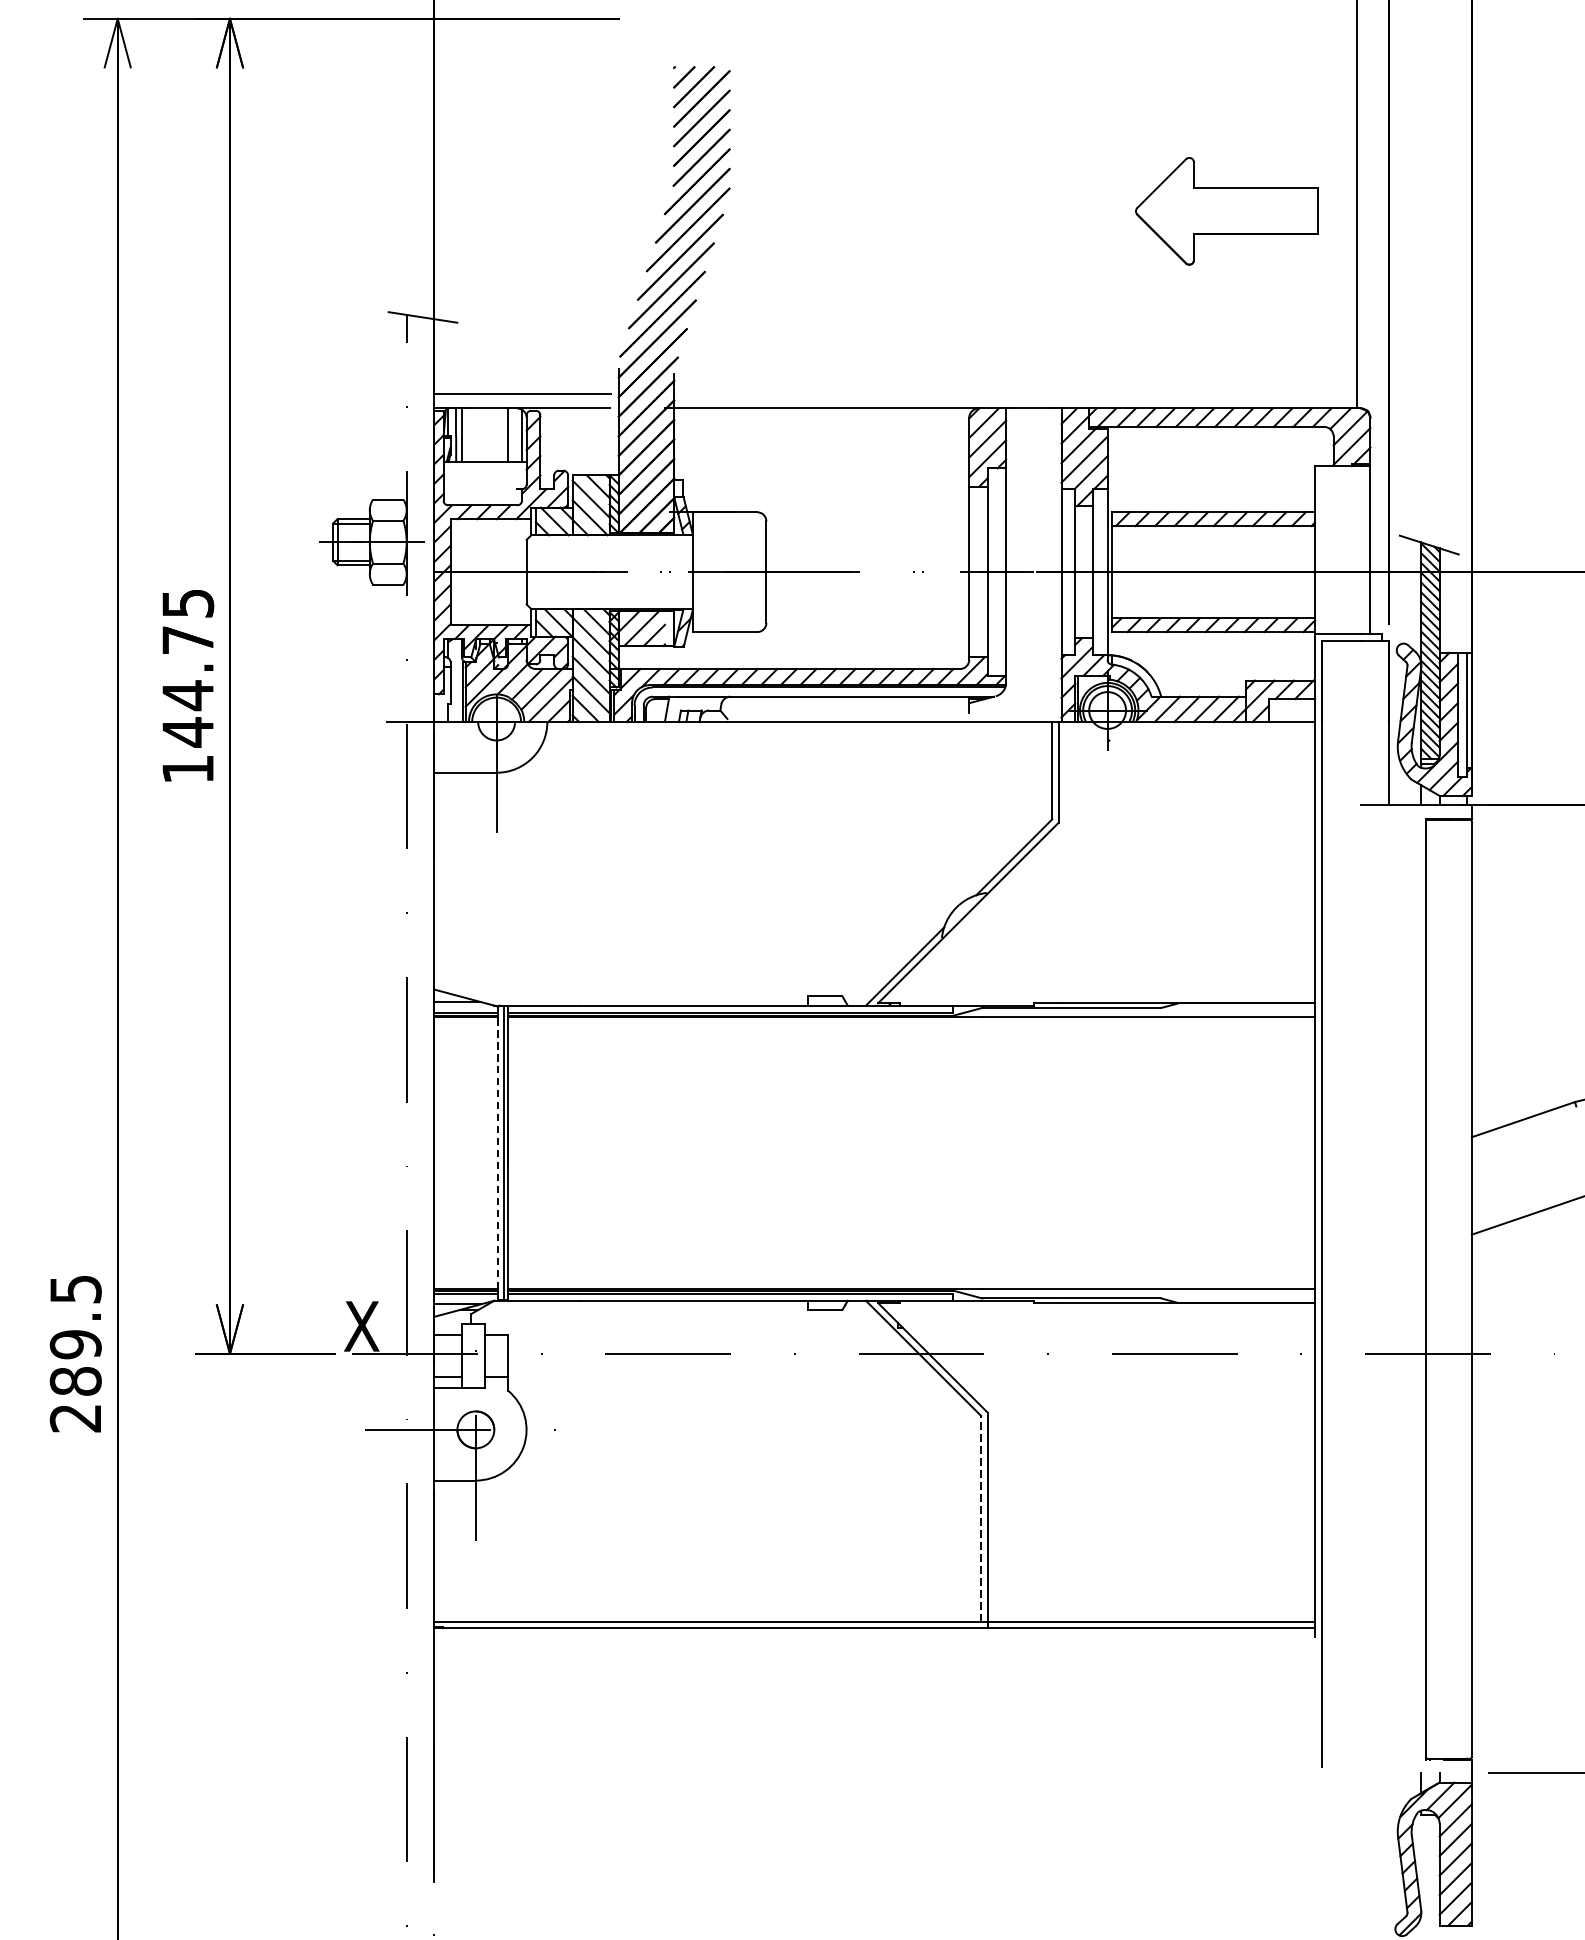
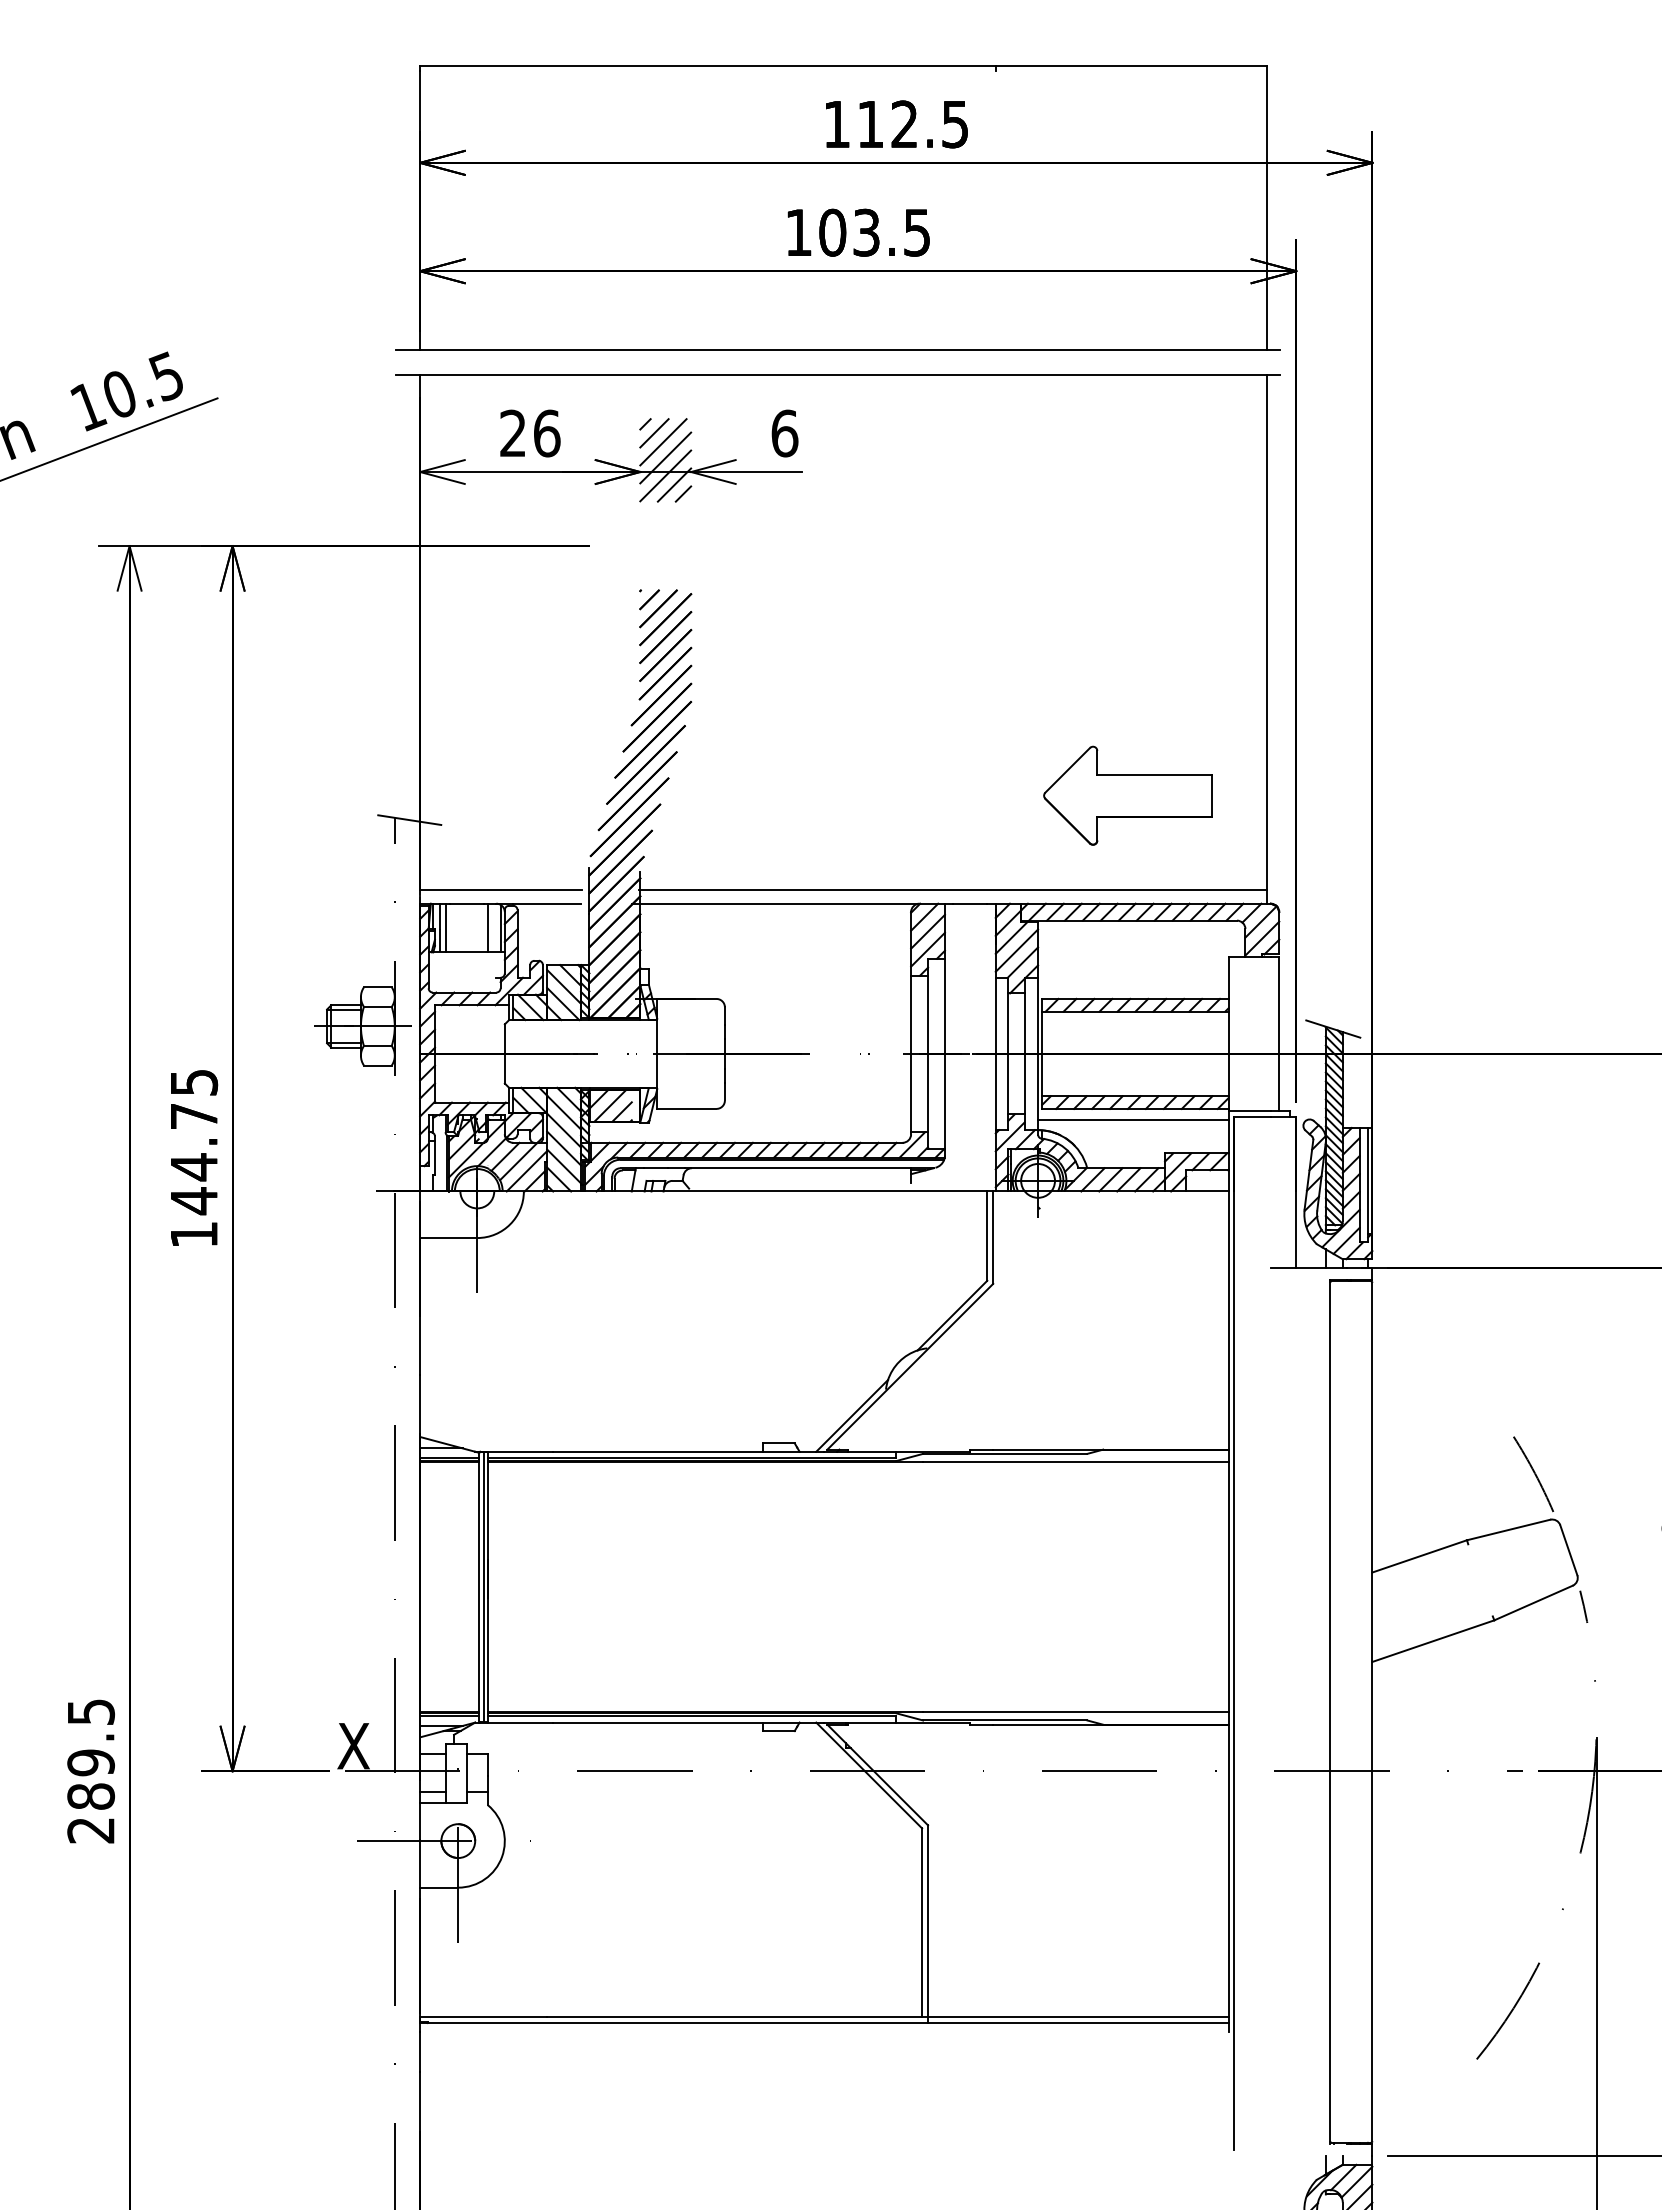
part: (1226, 211) -> (1127, 795), moved
line: (1014, 394) -> (952, 890), added
line: (1211, 643) -> (1133, 1119), added
line: (497, 1153) -> (478, 1587), dashed -> solid
line: (981, 1518) -> (922, 1922), dashed -> solid

